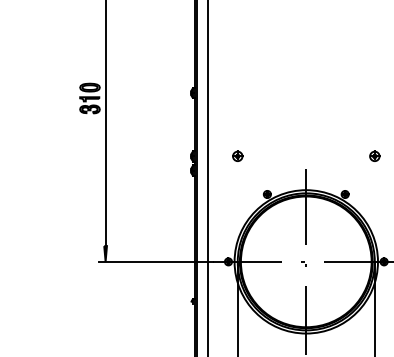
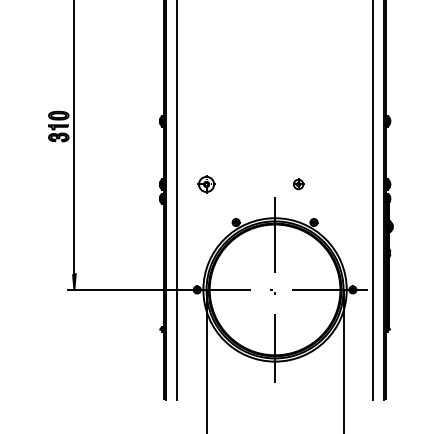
part: (237, 156) -> (206, 184), size x1.6
part: (374, 156) -> (298, 184), moved

